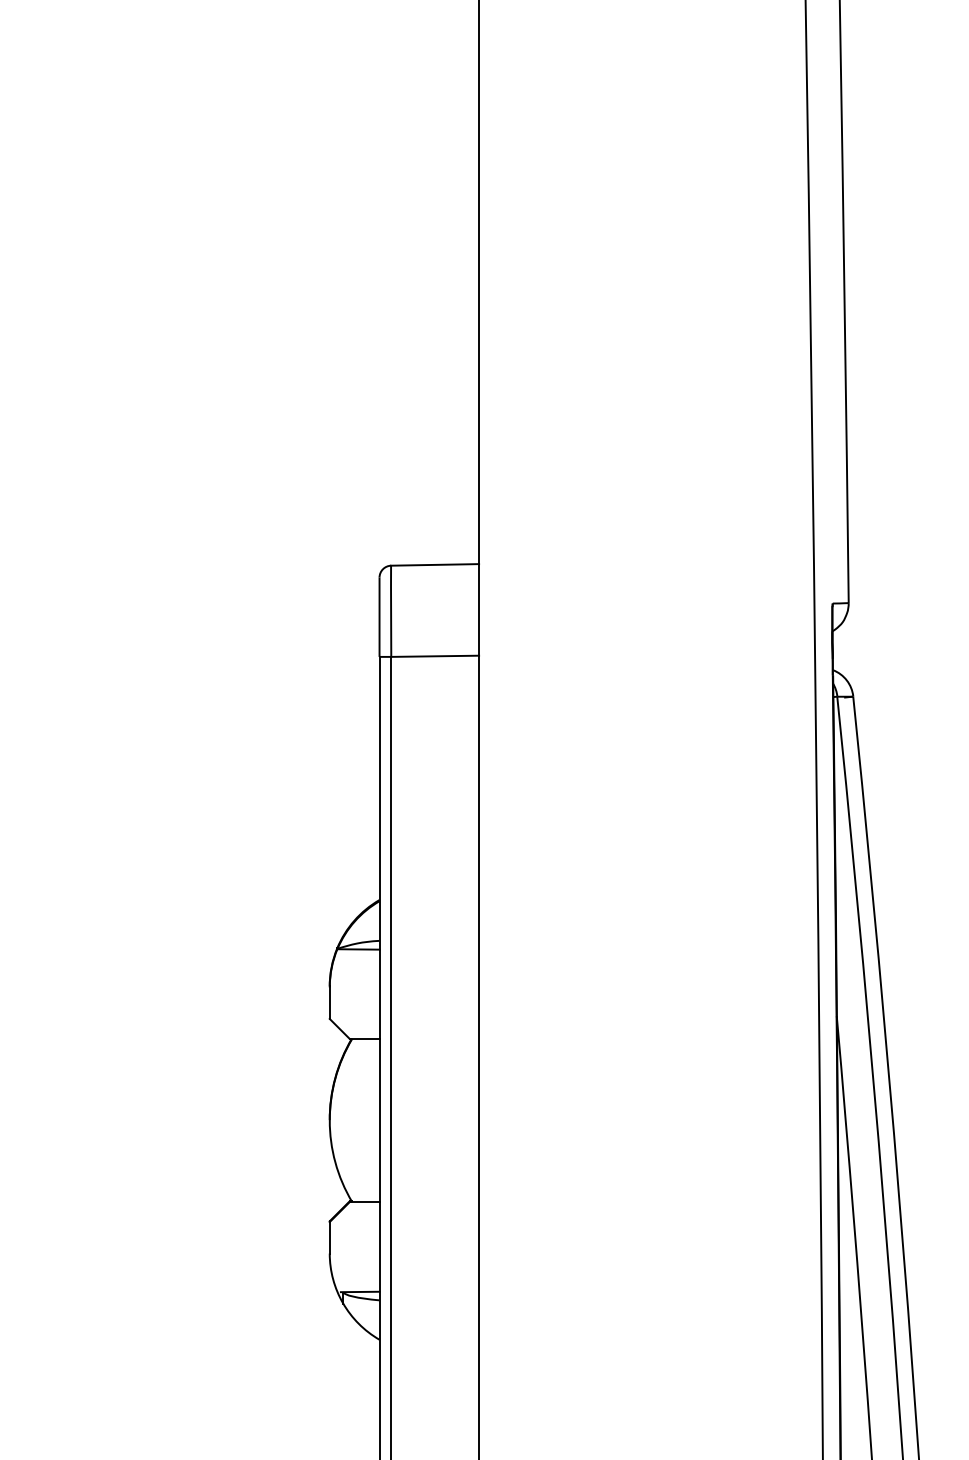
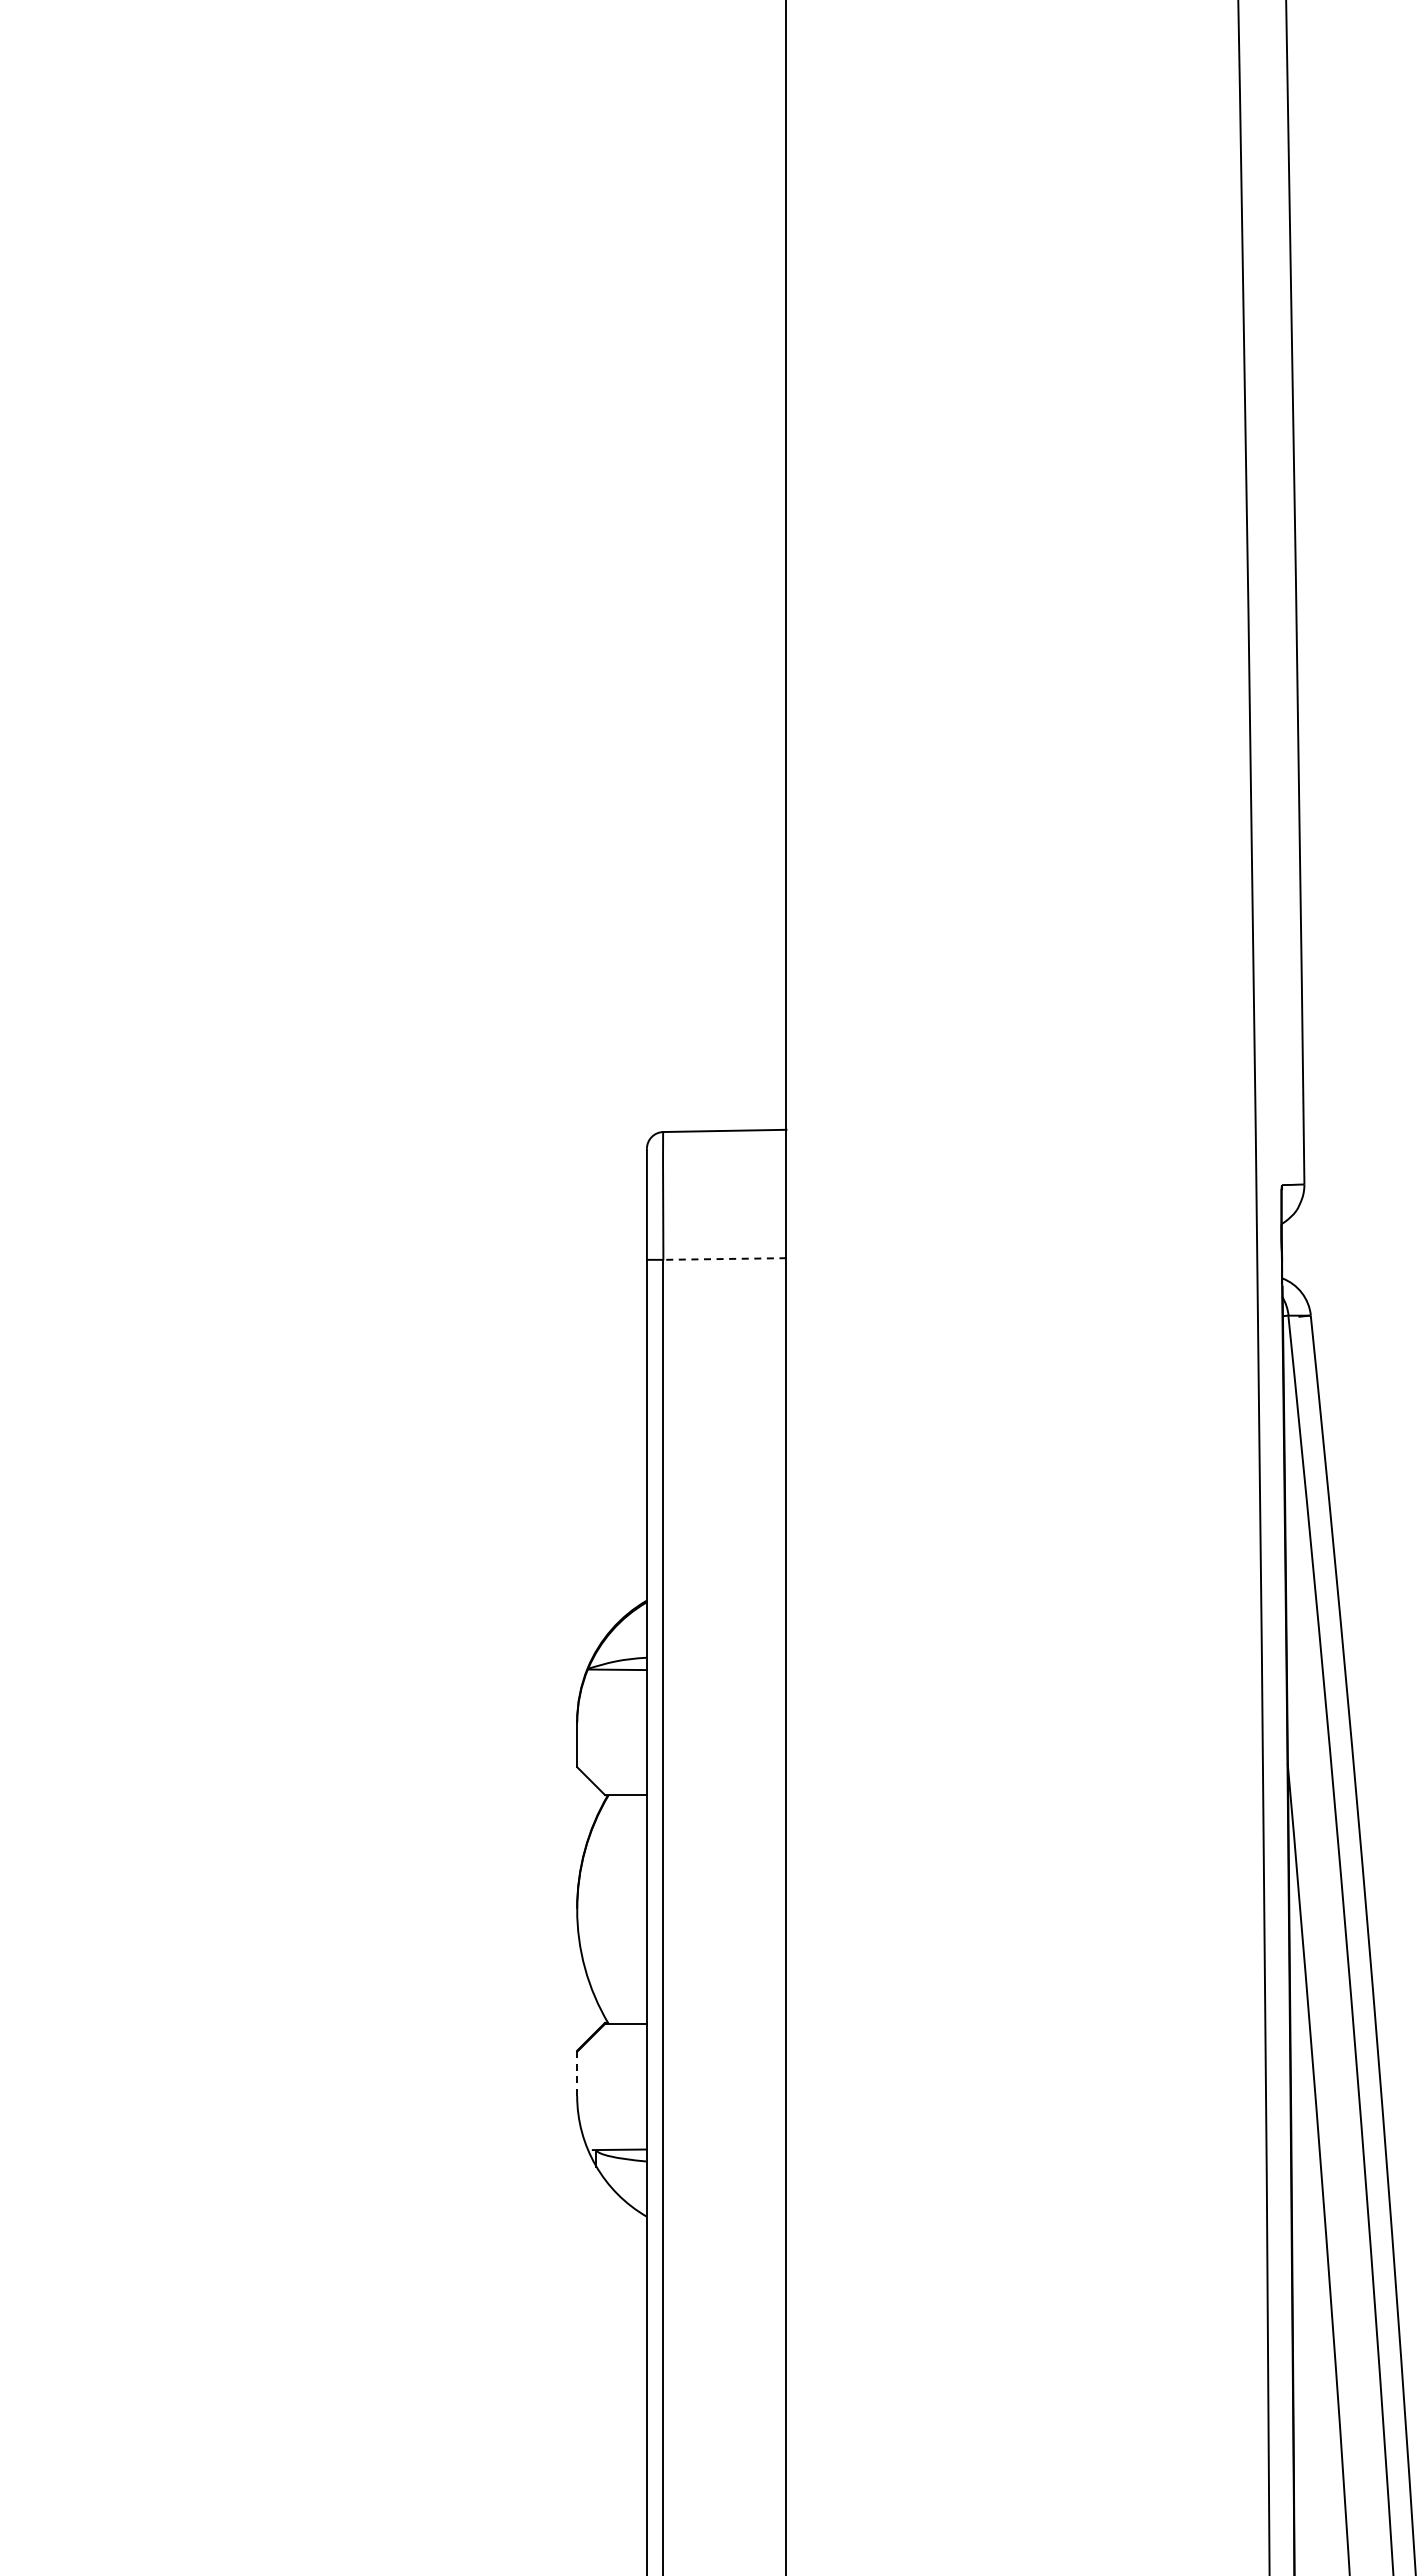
line: (434, 656) -> (724, 1259), solid -> dashed
line: (329, 1237) -> (577, 2073), solid -> dashed

